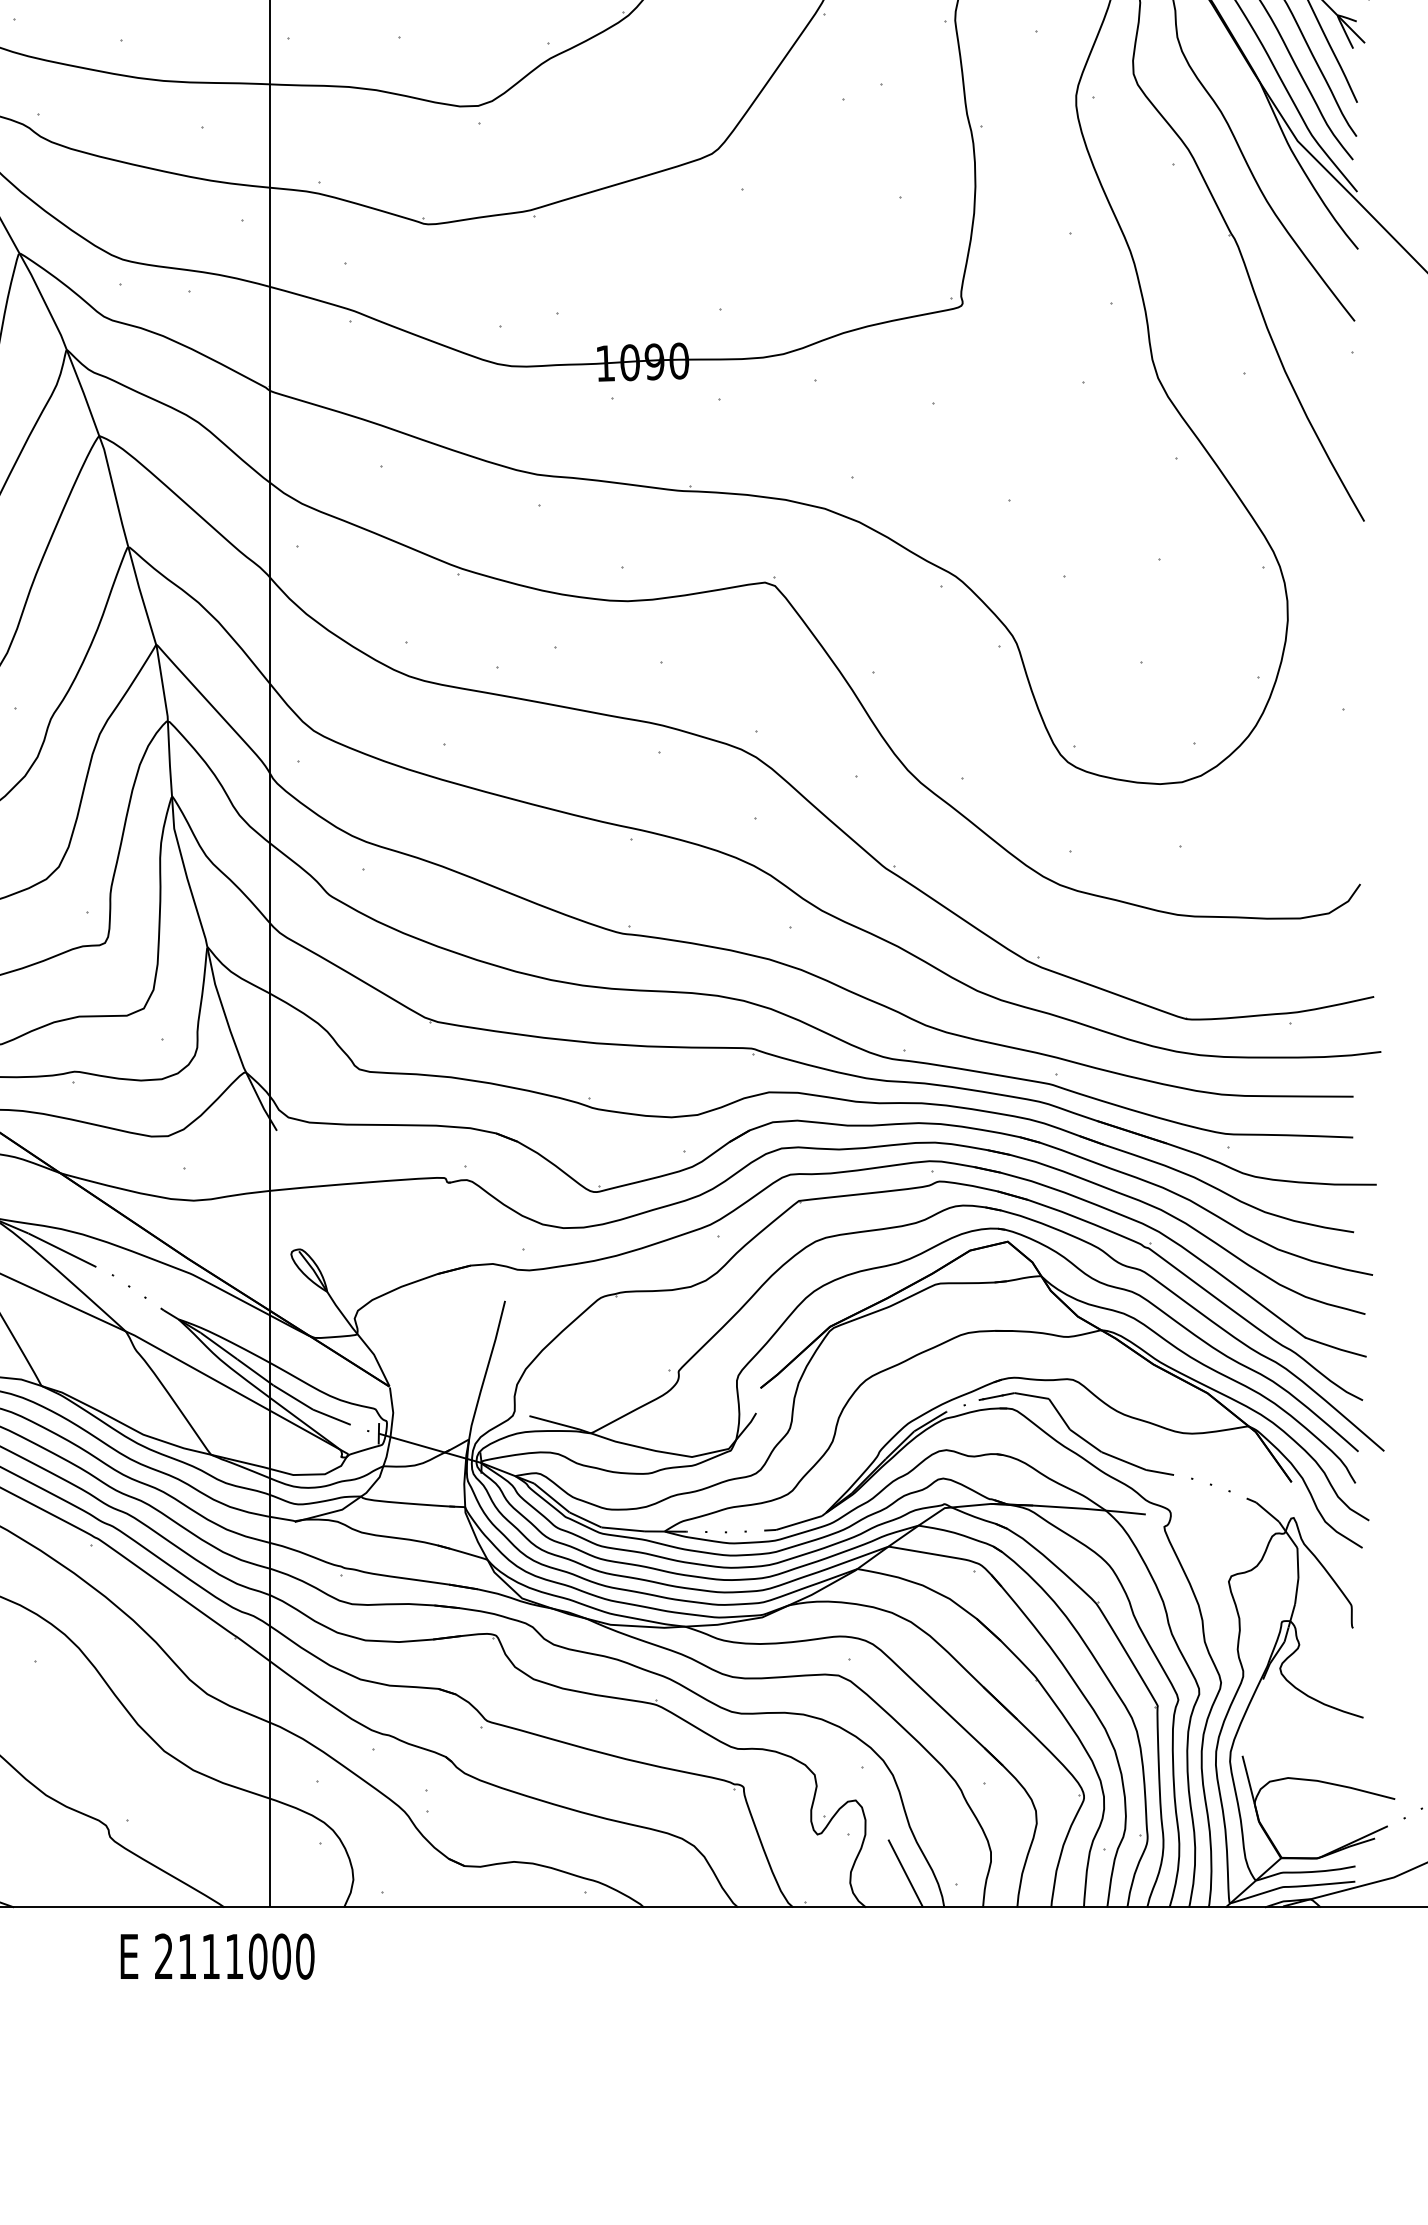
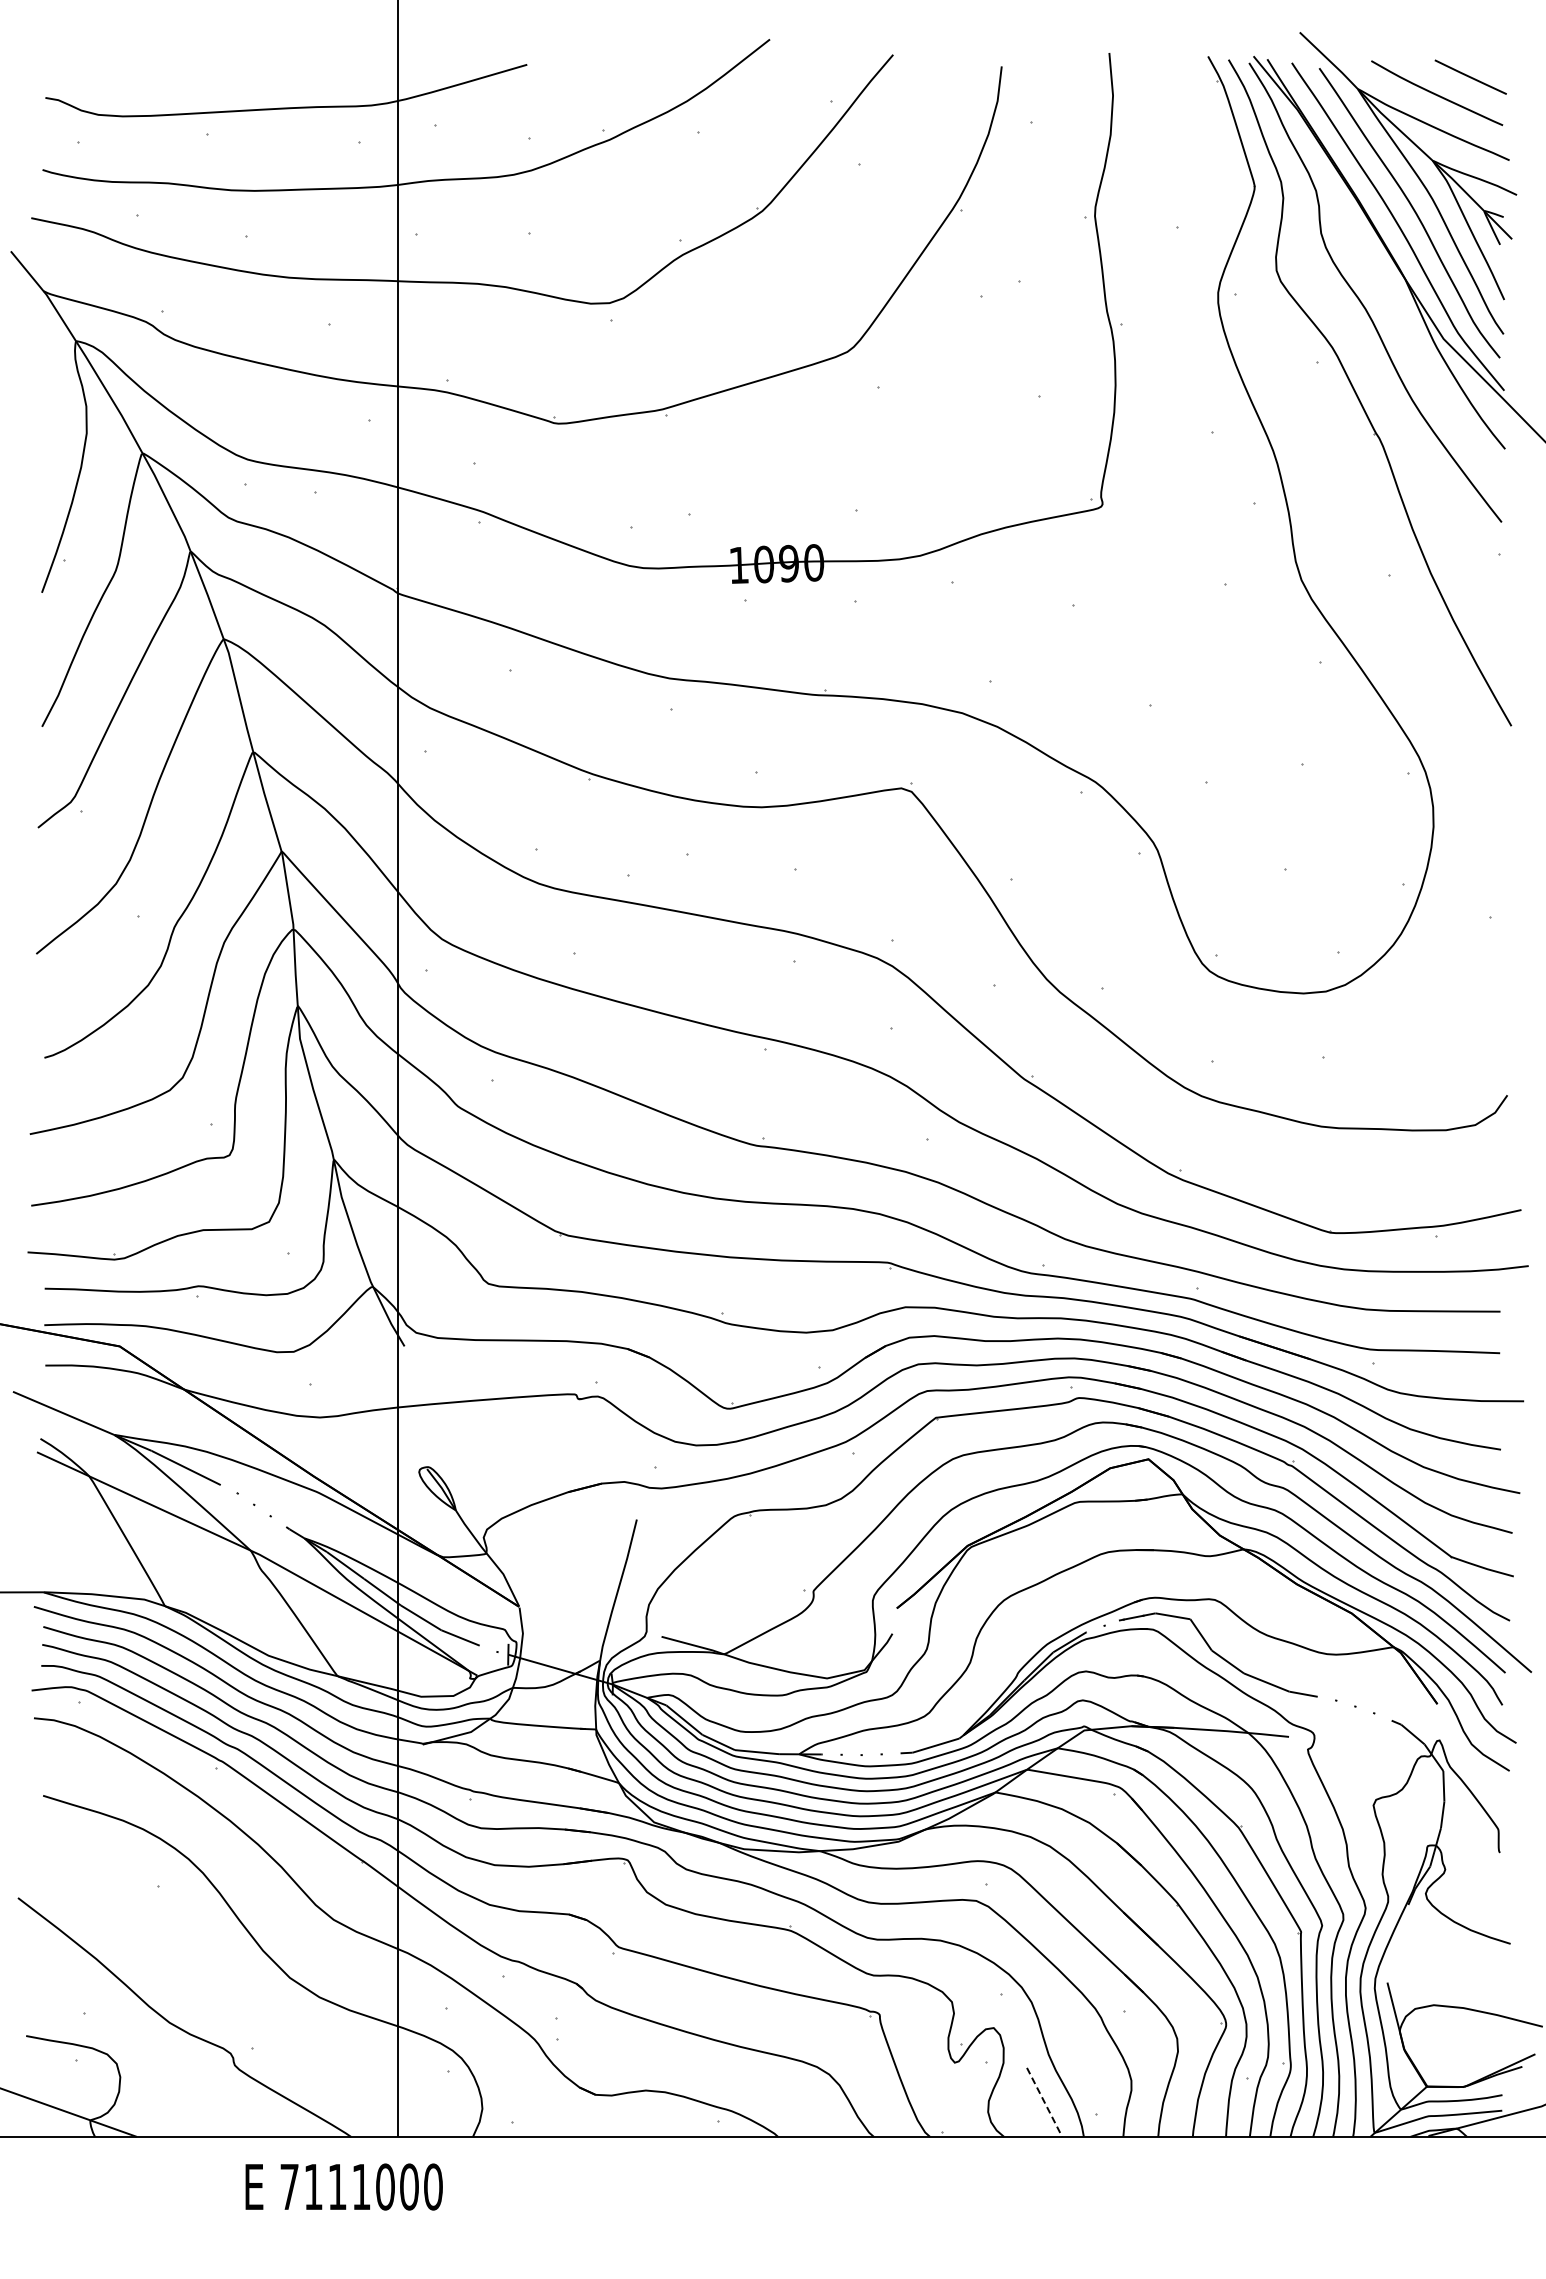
line: (905, 1873) -> (1044, 2102), solid -> dashed
text: (163, 1956) -> (289, 2186), 2111000 -> 7111000

